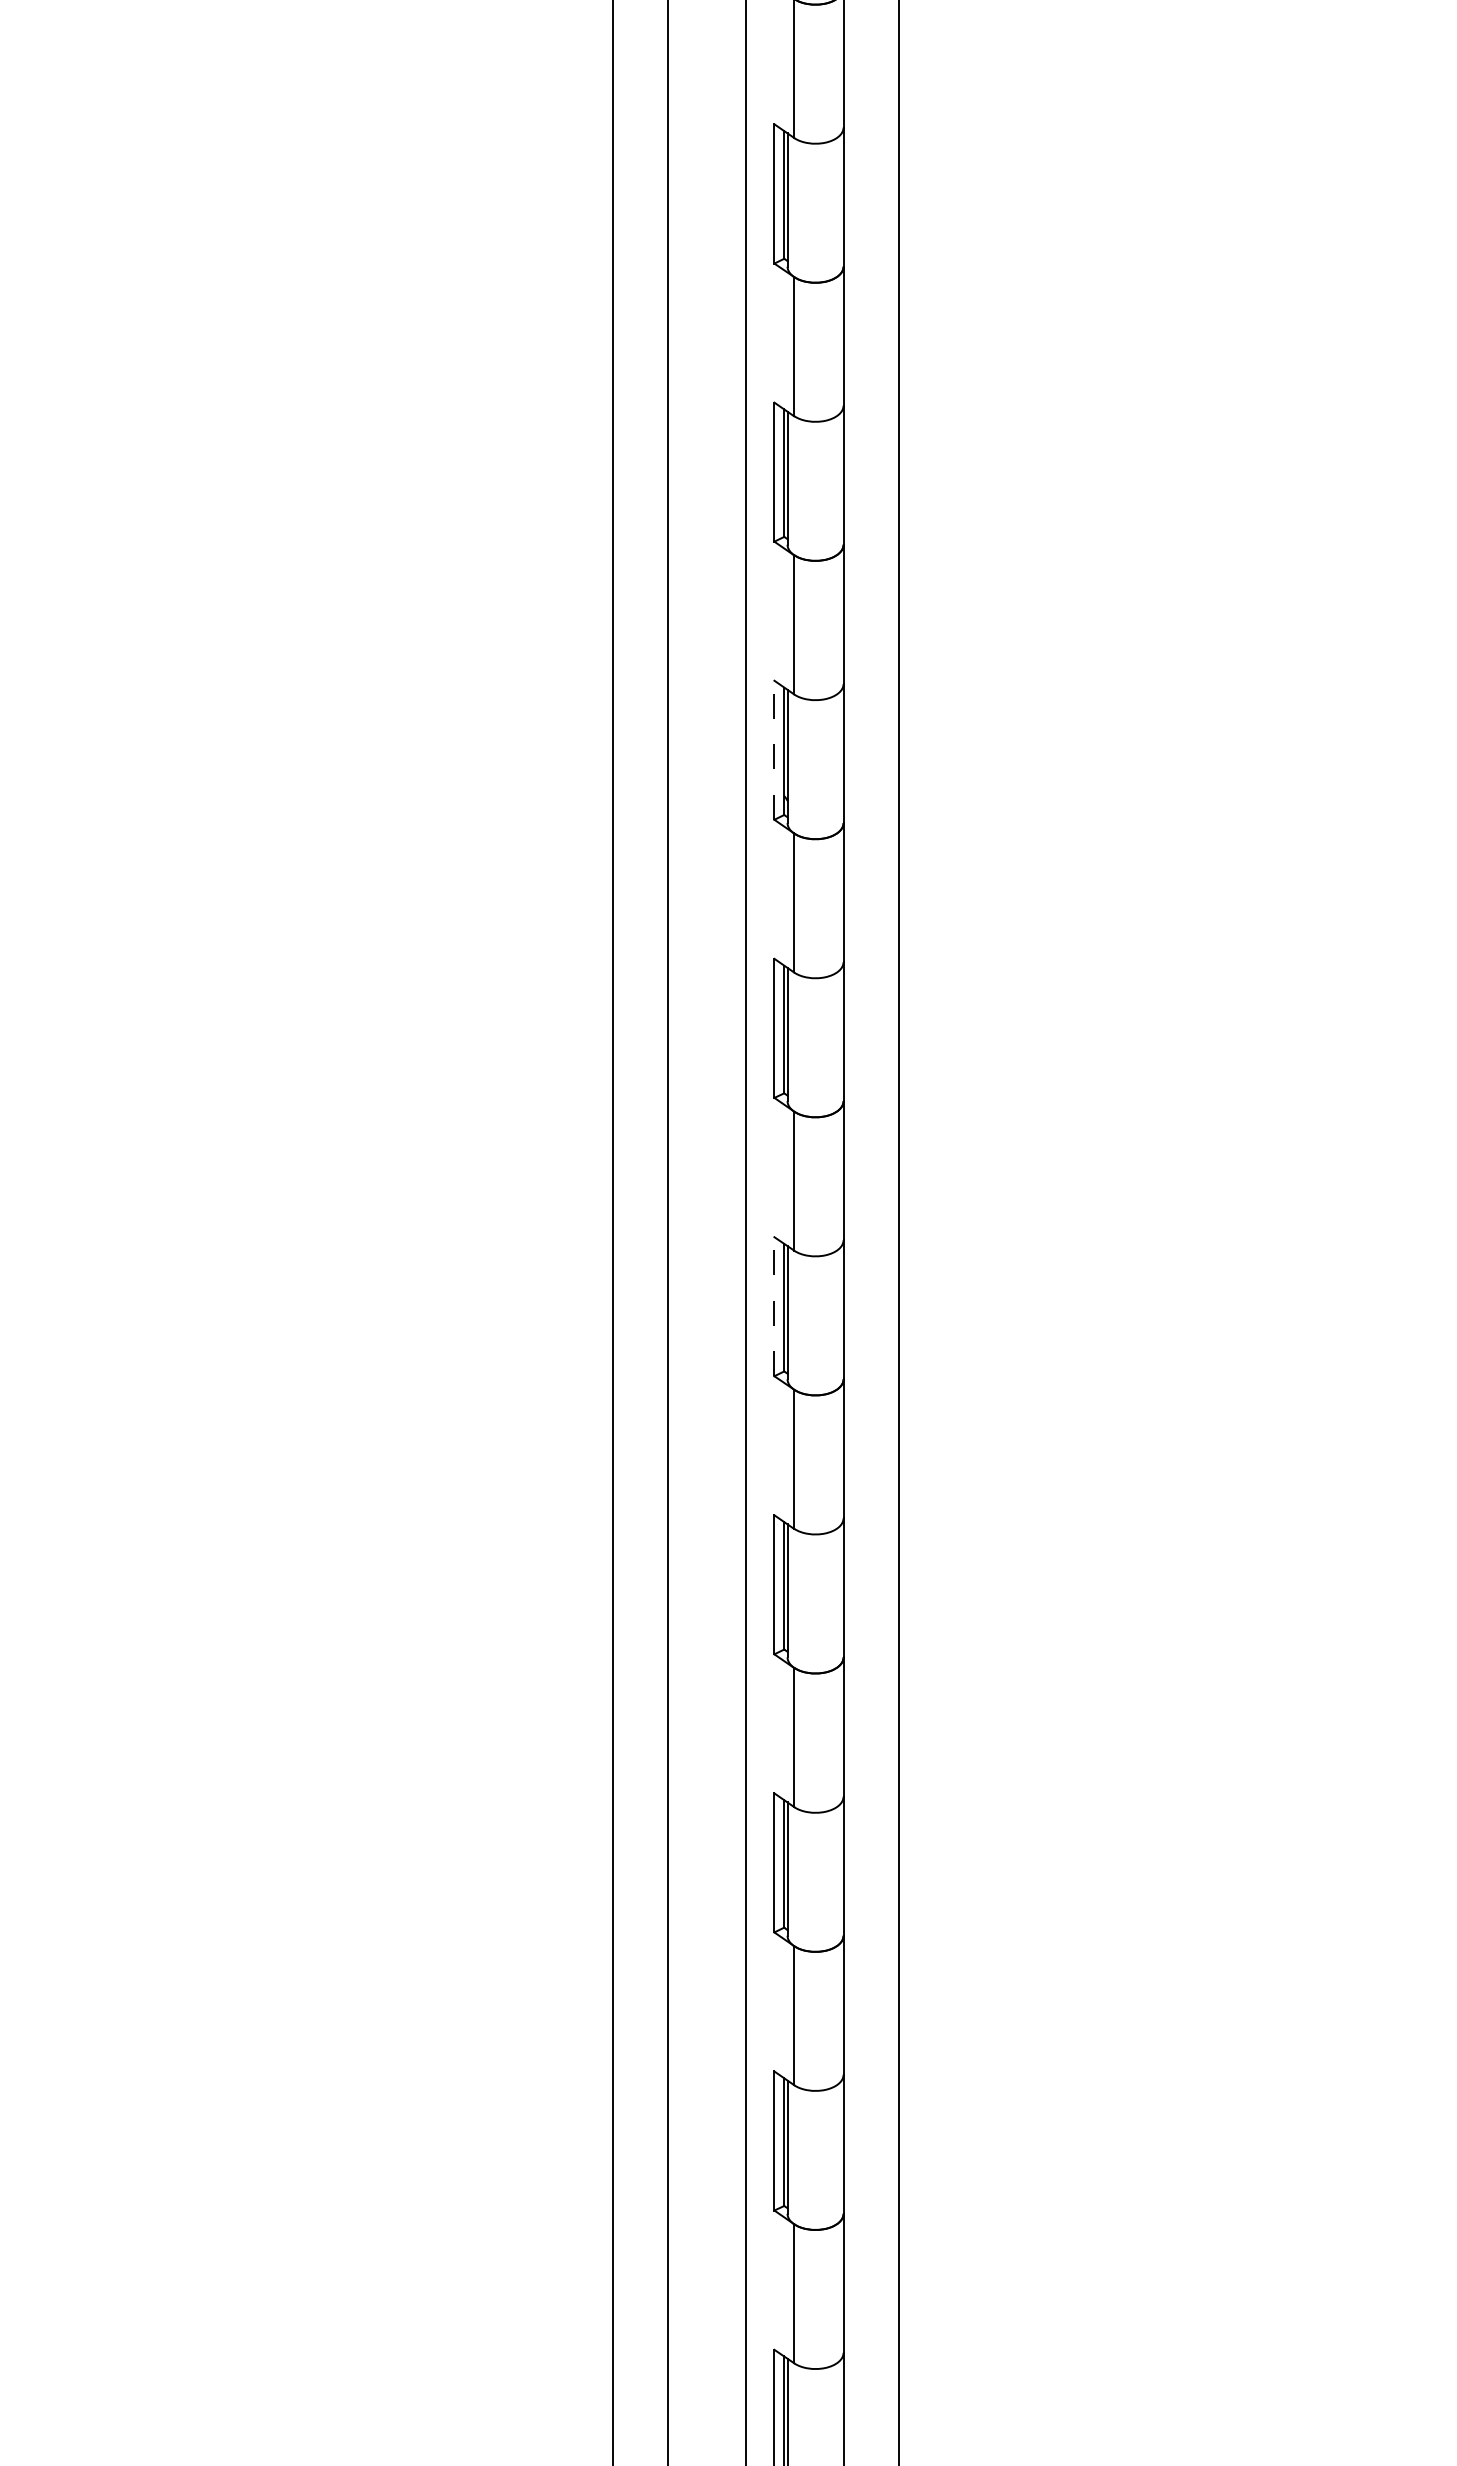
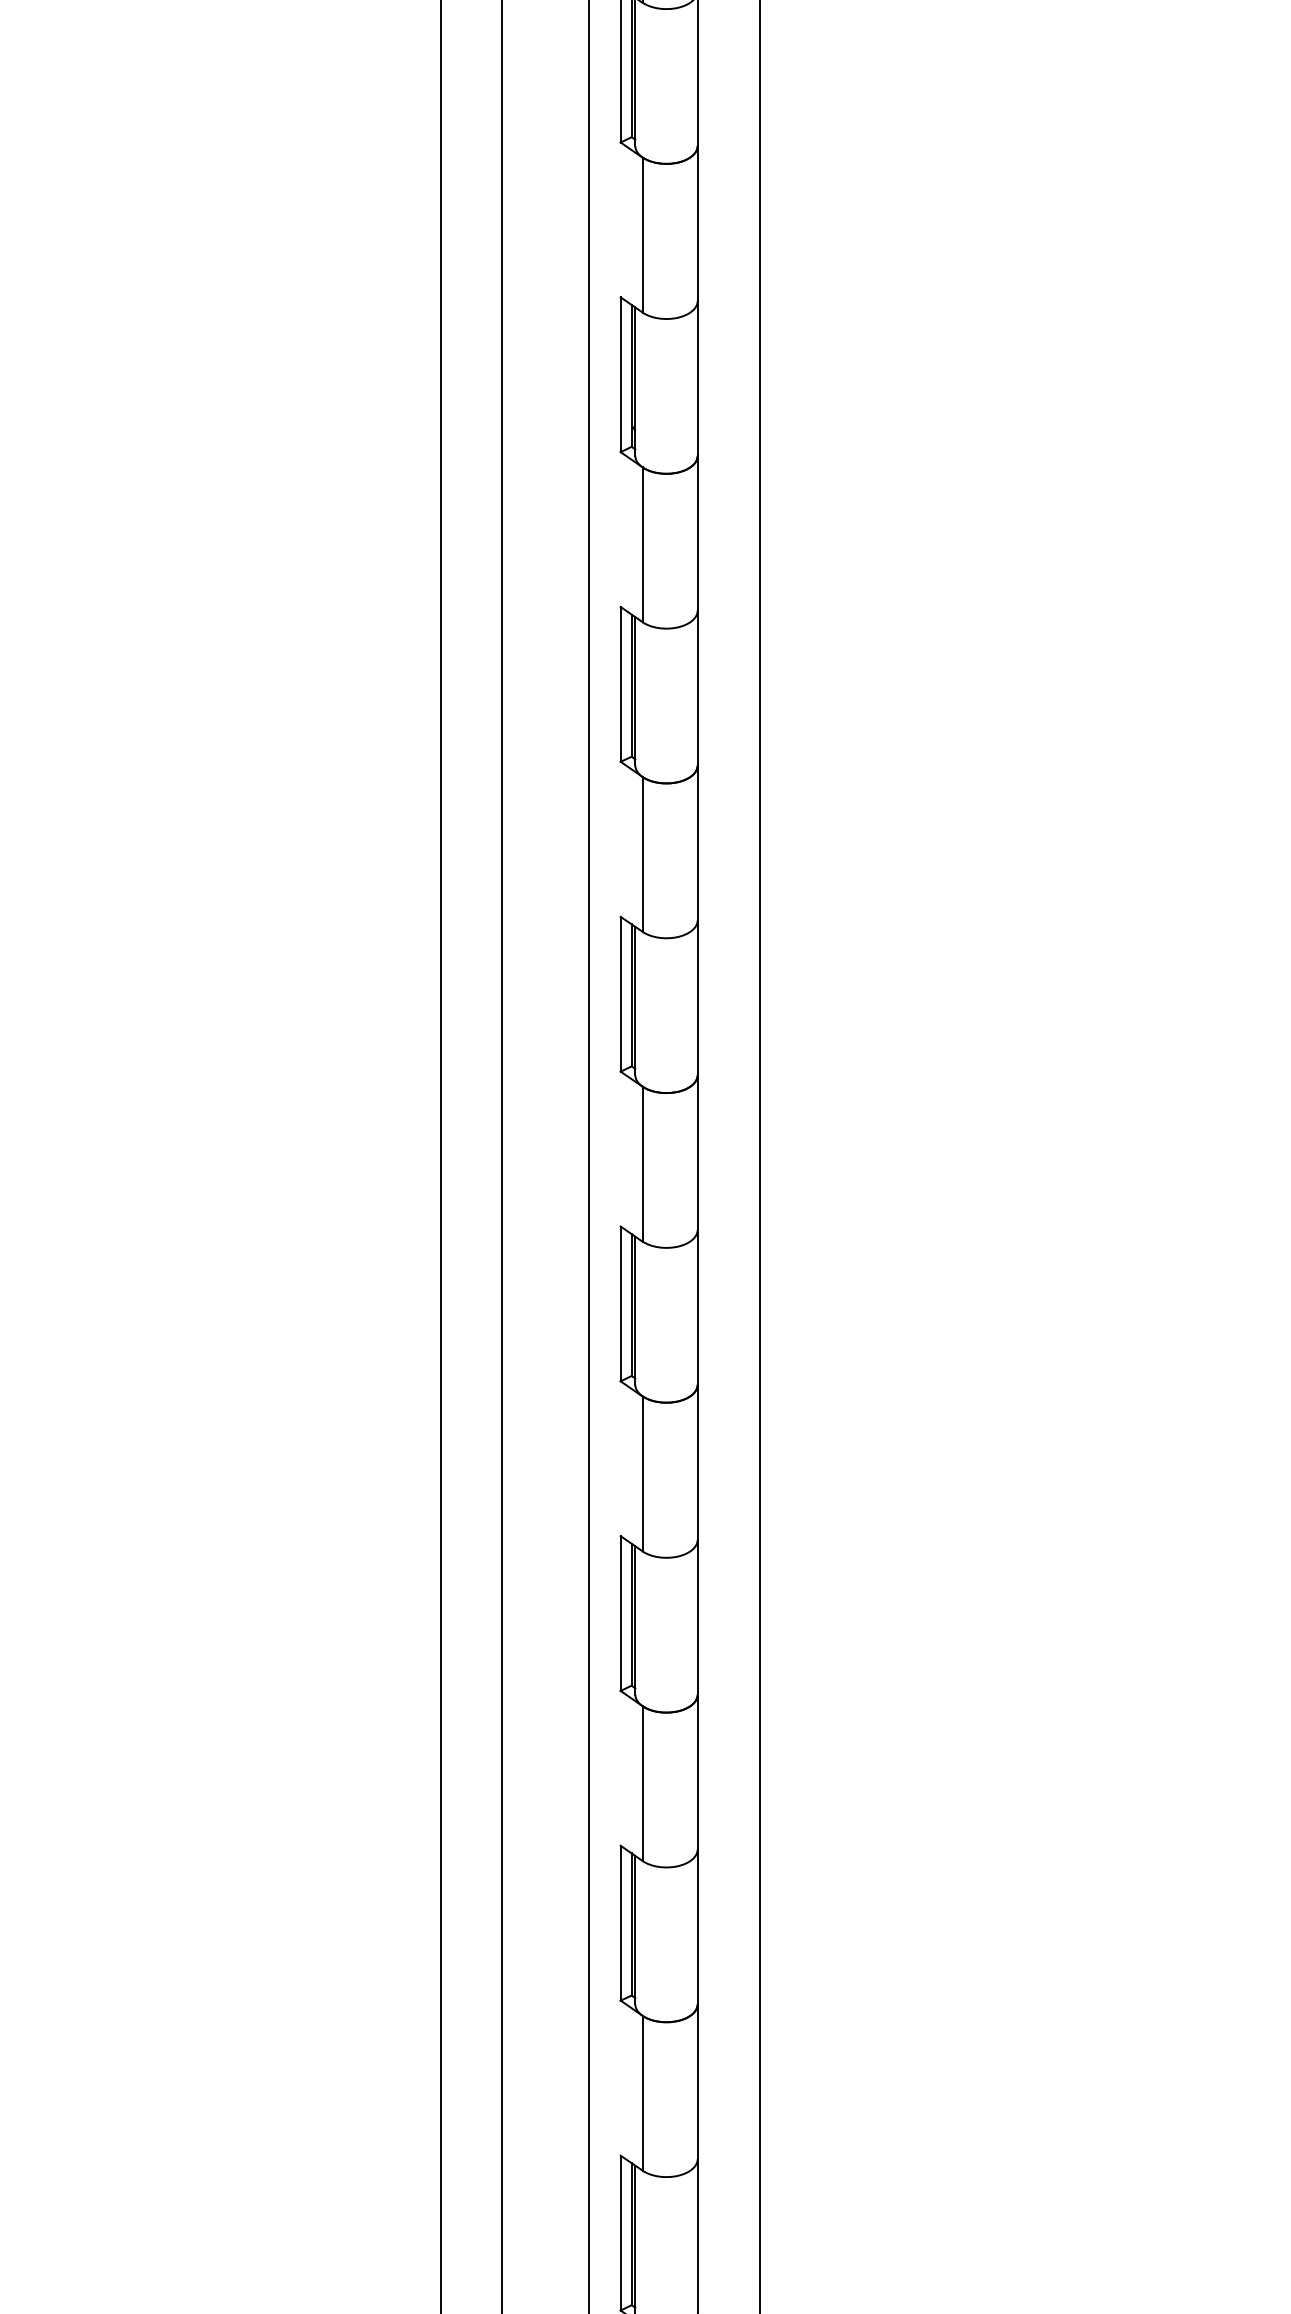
line: (774, 750) -> (620, 375), dashed -> solid
line: (774, 1306) -> (620, 994), dashed -> solid

